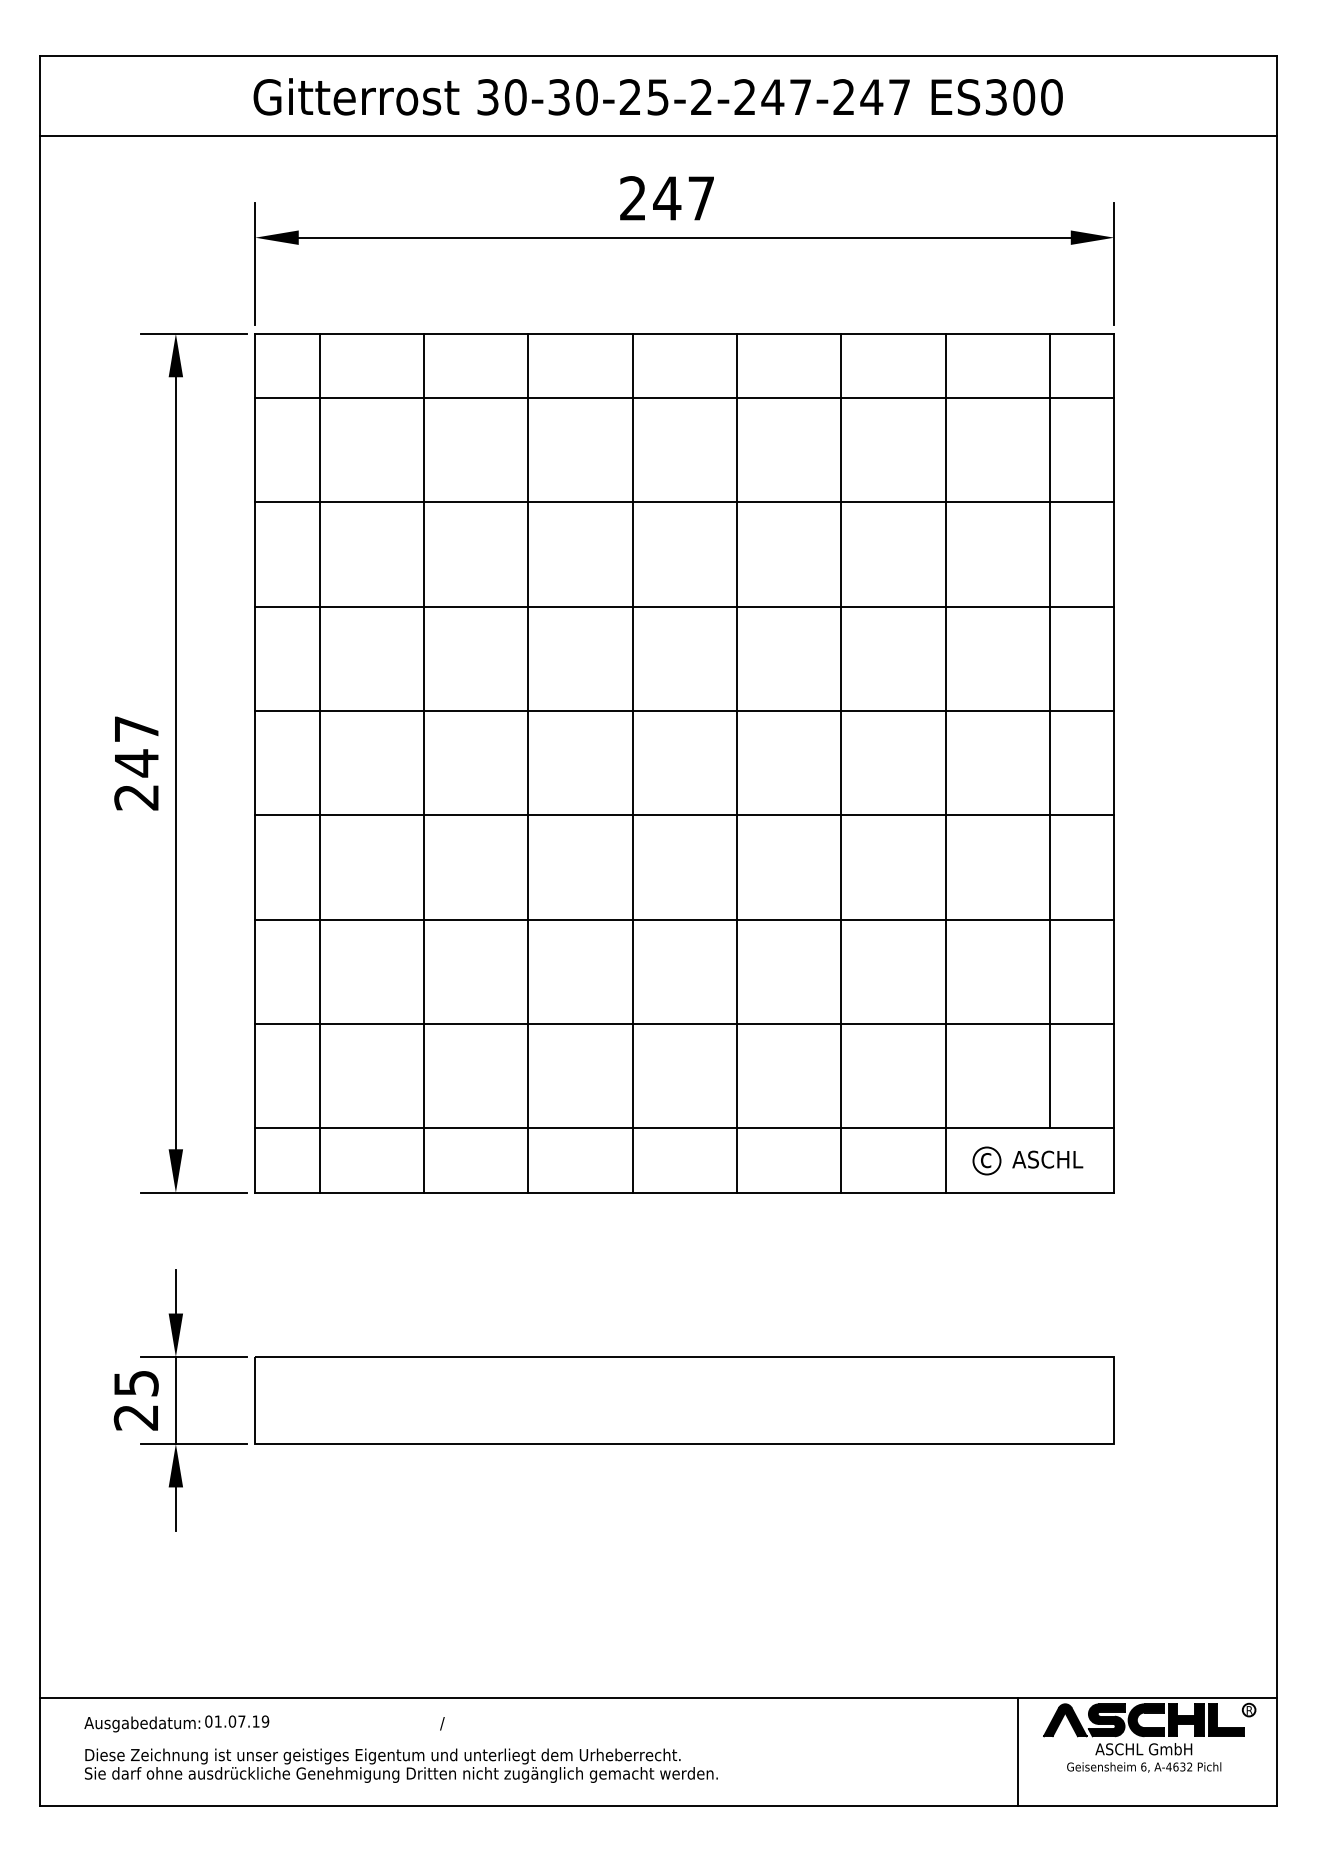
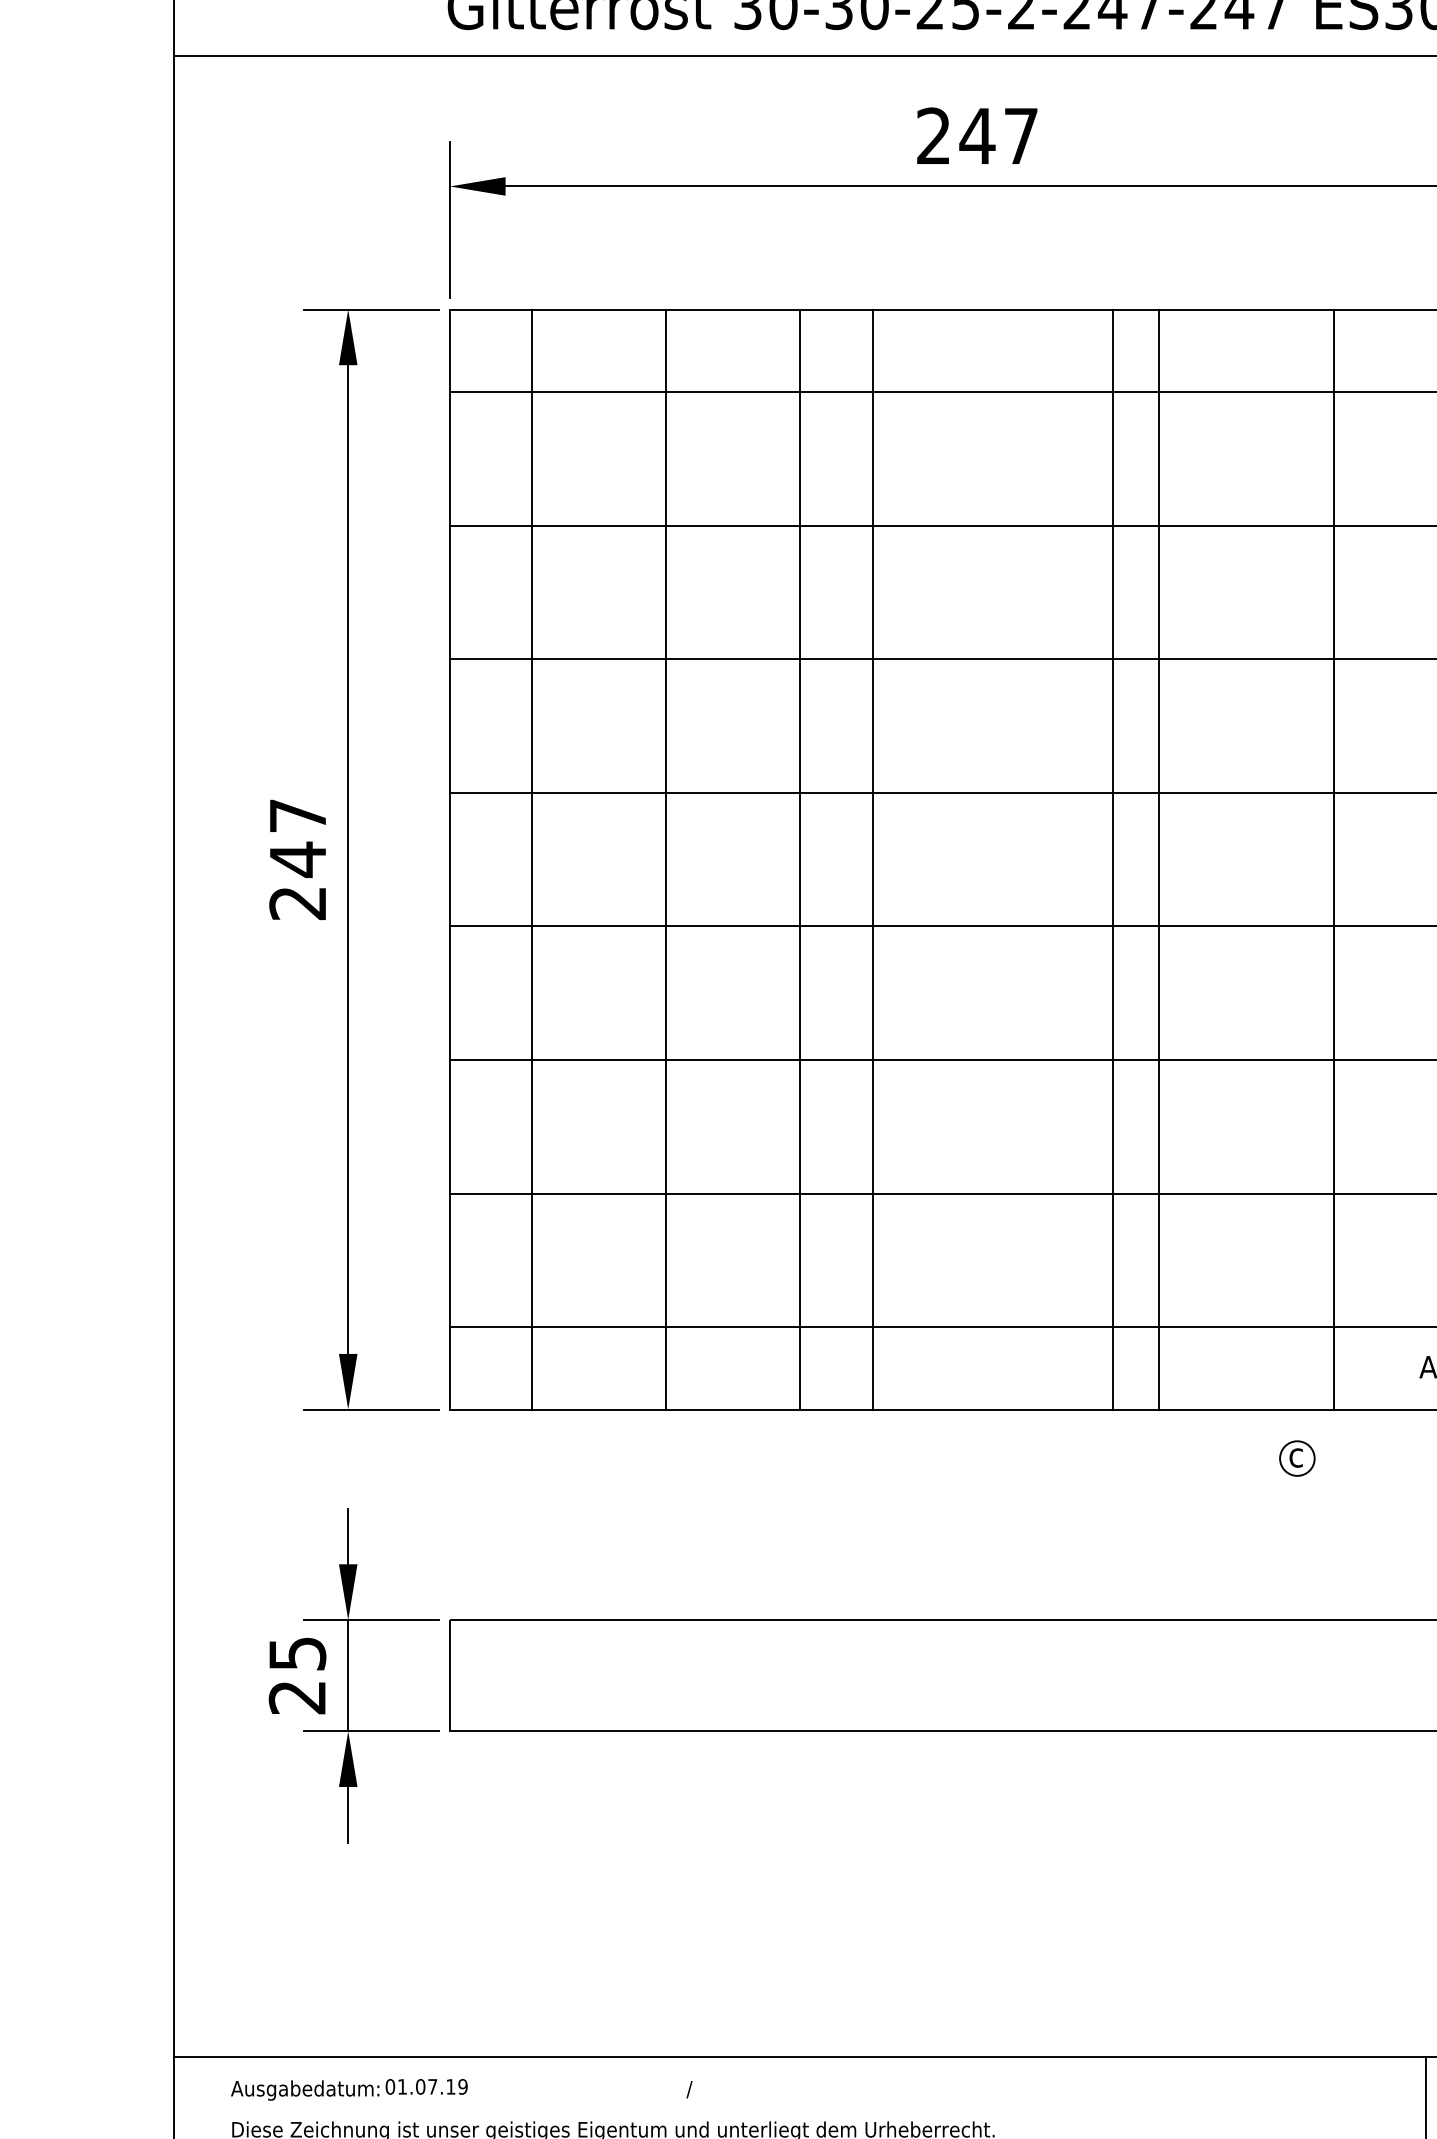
line: (632, 762) -> (872, 858), moved
line: (736, 762) -> (1158, 858), moved
line: (841, 762) -> (1113, 858), moved
part: (986, 1160) -> (1296, 1457), moved

